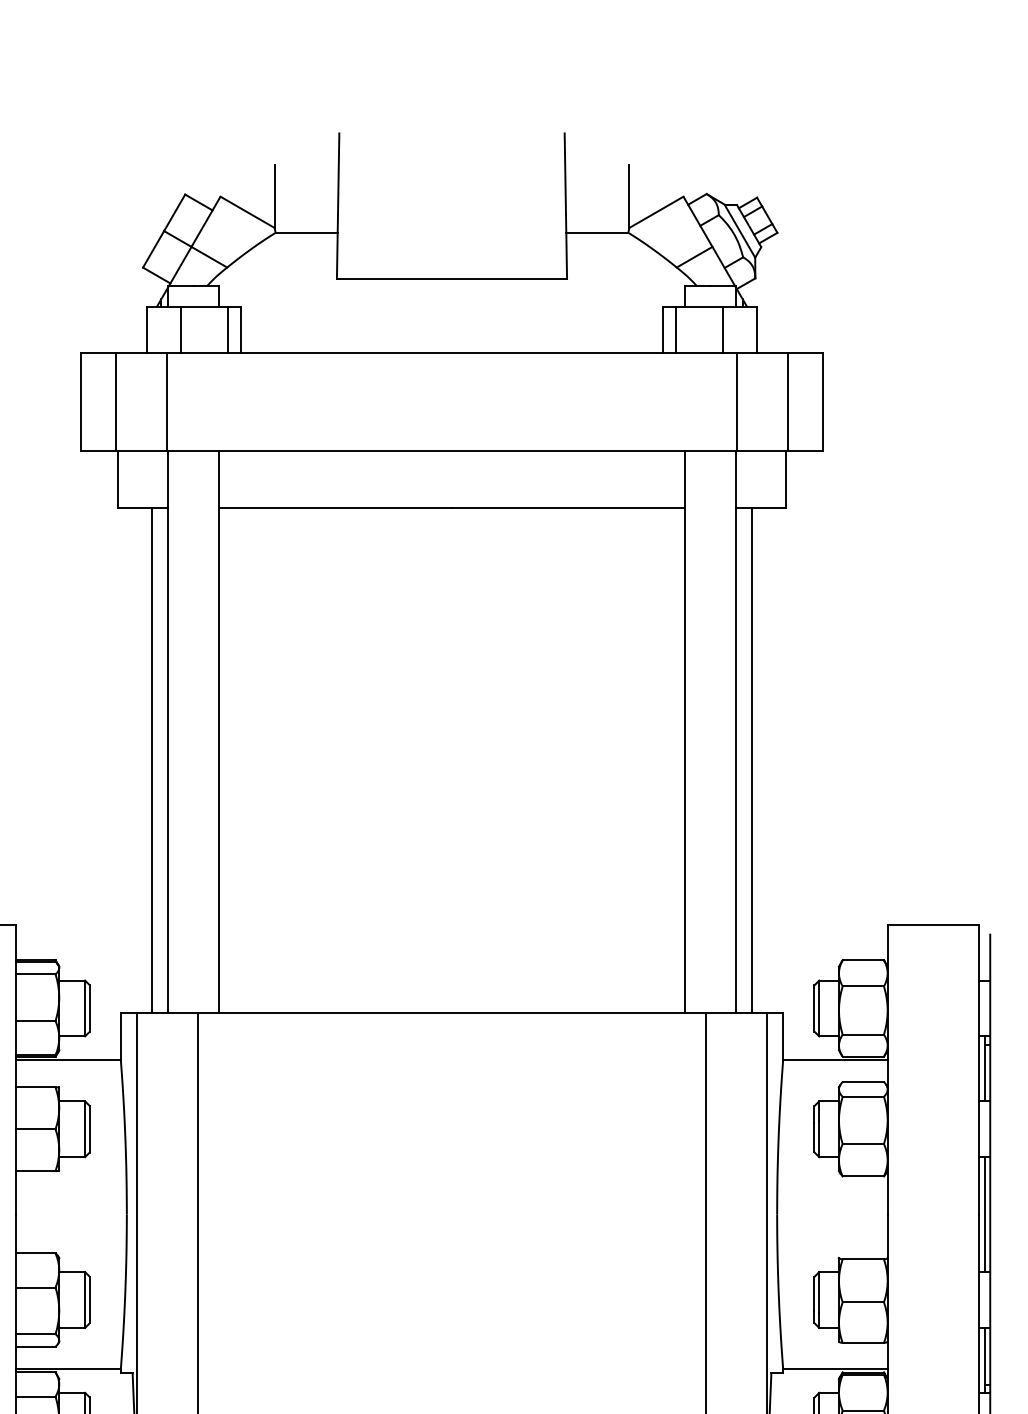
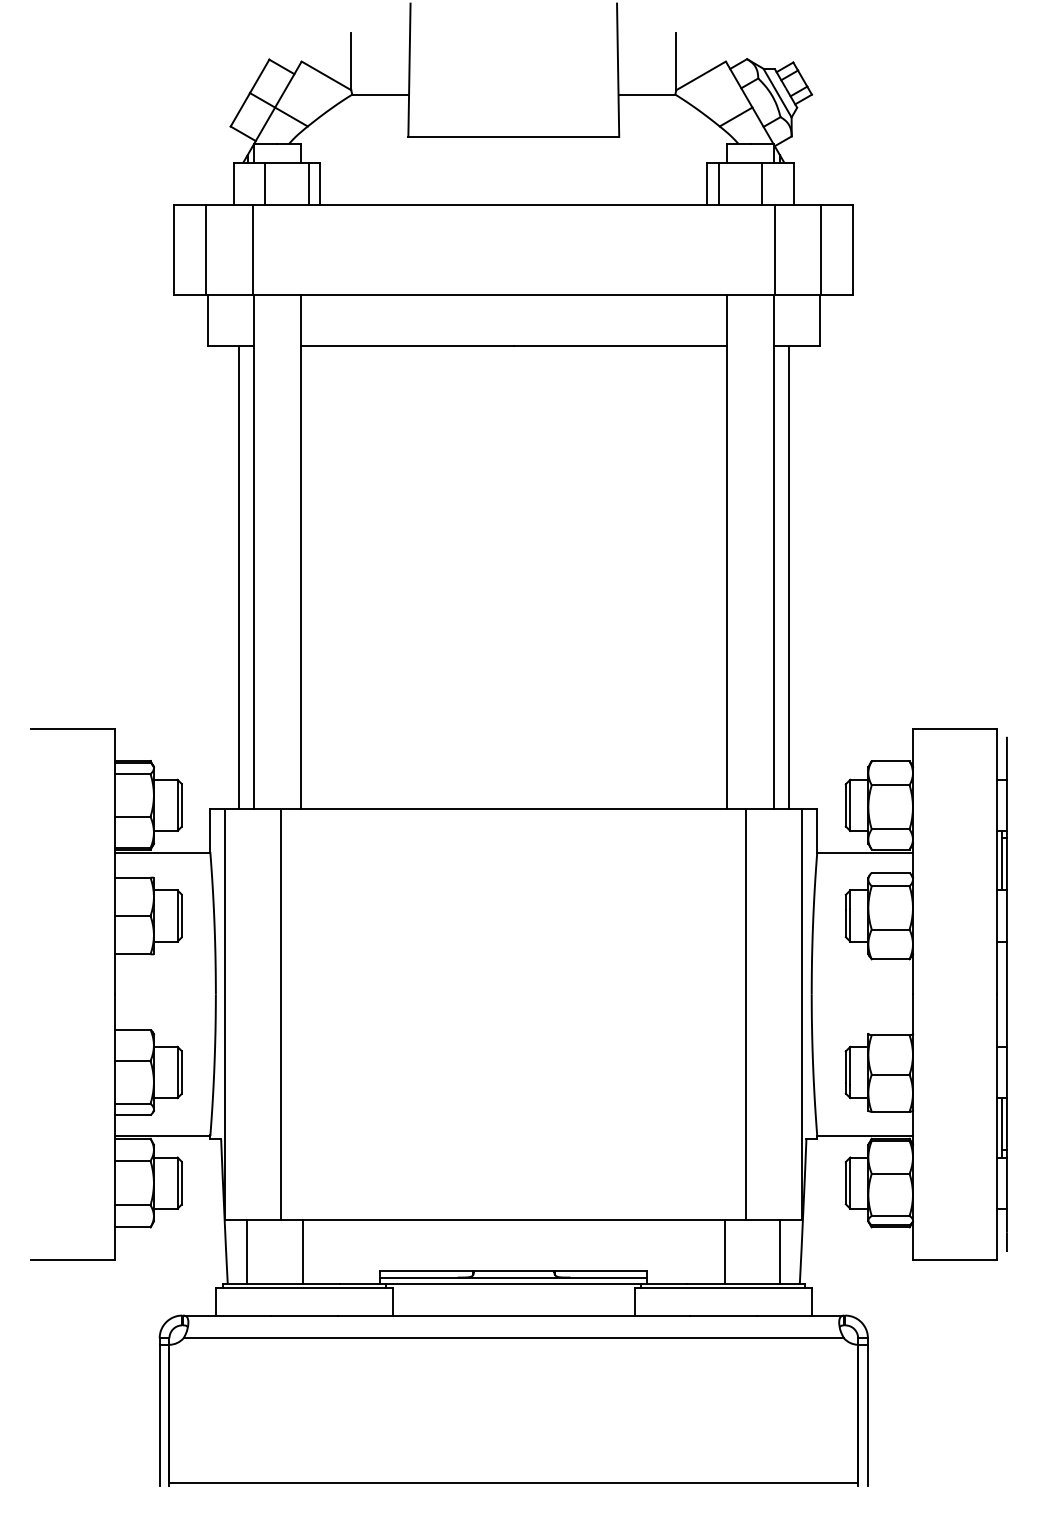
line: (984, 1213) -> (1001, 993), removed

